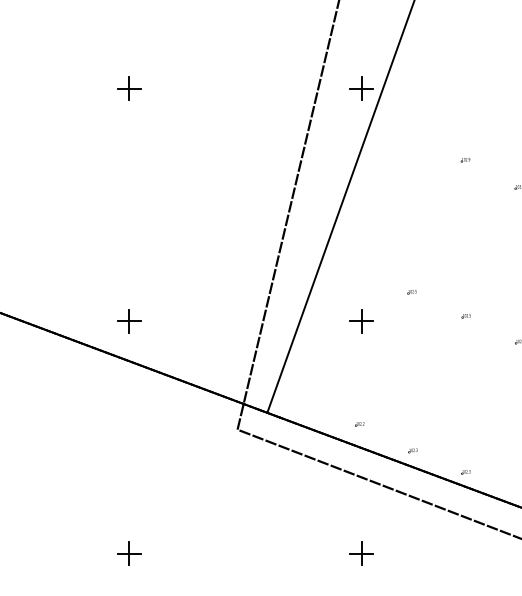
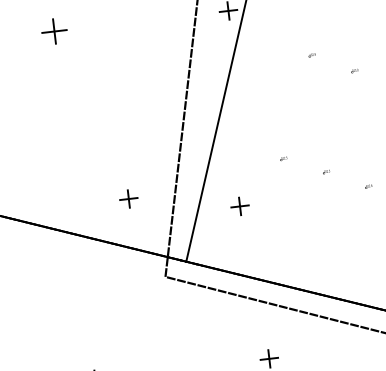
part: (129, 88) -> (54, 31), size x1.4
part: (129, 321) -> (129, 199), moved
part: (361, 321) -> (239, 206), moved
part: (359, 424) -> (256, 262), removed
part: (412, 450) -> (298, 277), removed
part: (465, 472) -> (339, 288), removed

